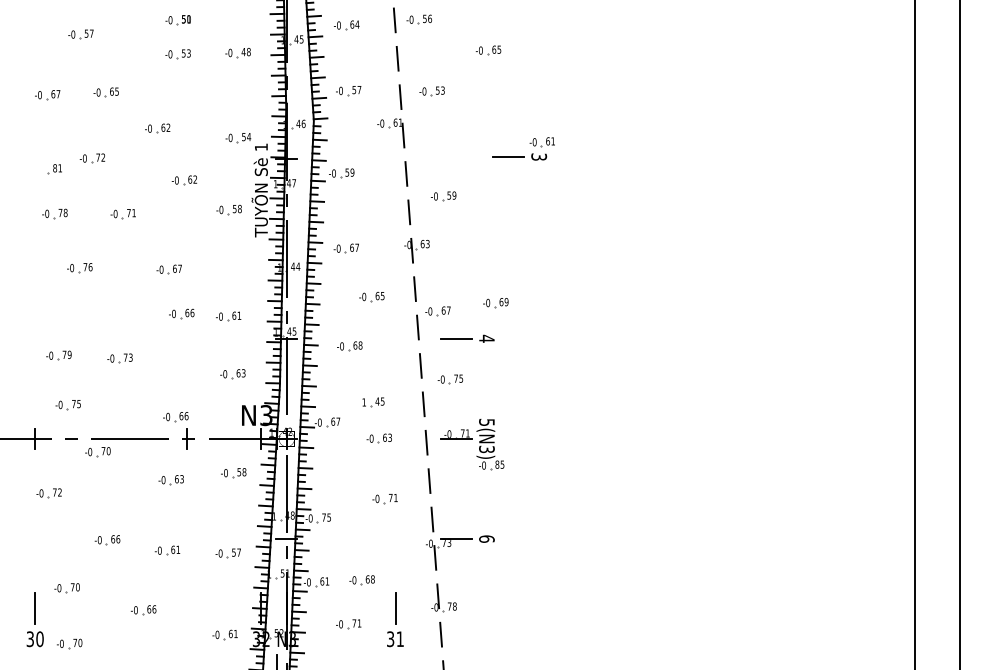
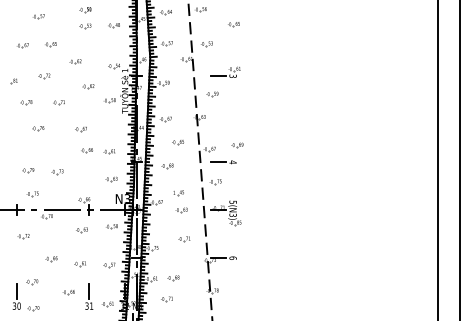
part: (523, 147) -> (225, 71), moved
part: (53, 170) -> (13, 81), moved
part: (395, 619) -> (89, 296), moved

